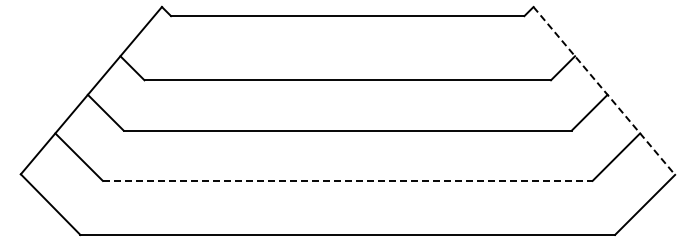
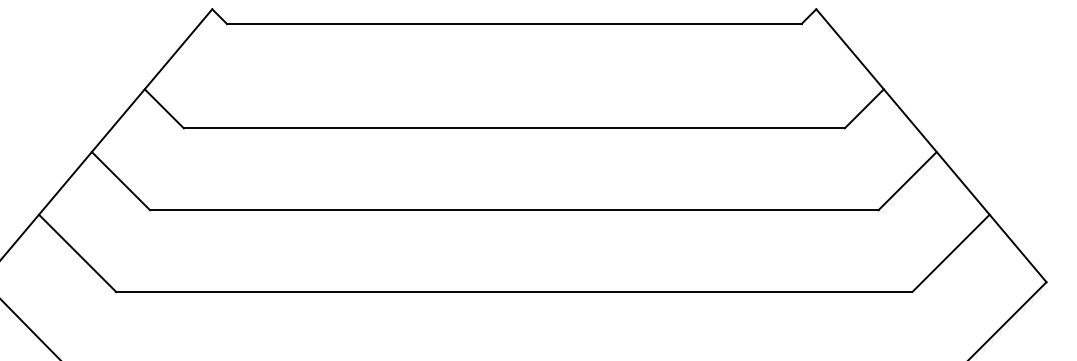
line: (604, 90) -> (931, 144), dashed -> solid
line: (347, 180) -> (513, 291), dashed -> solid

